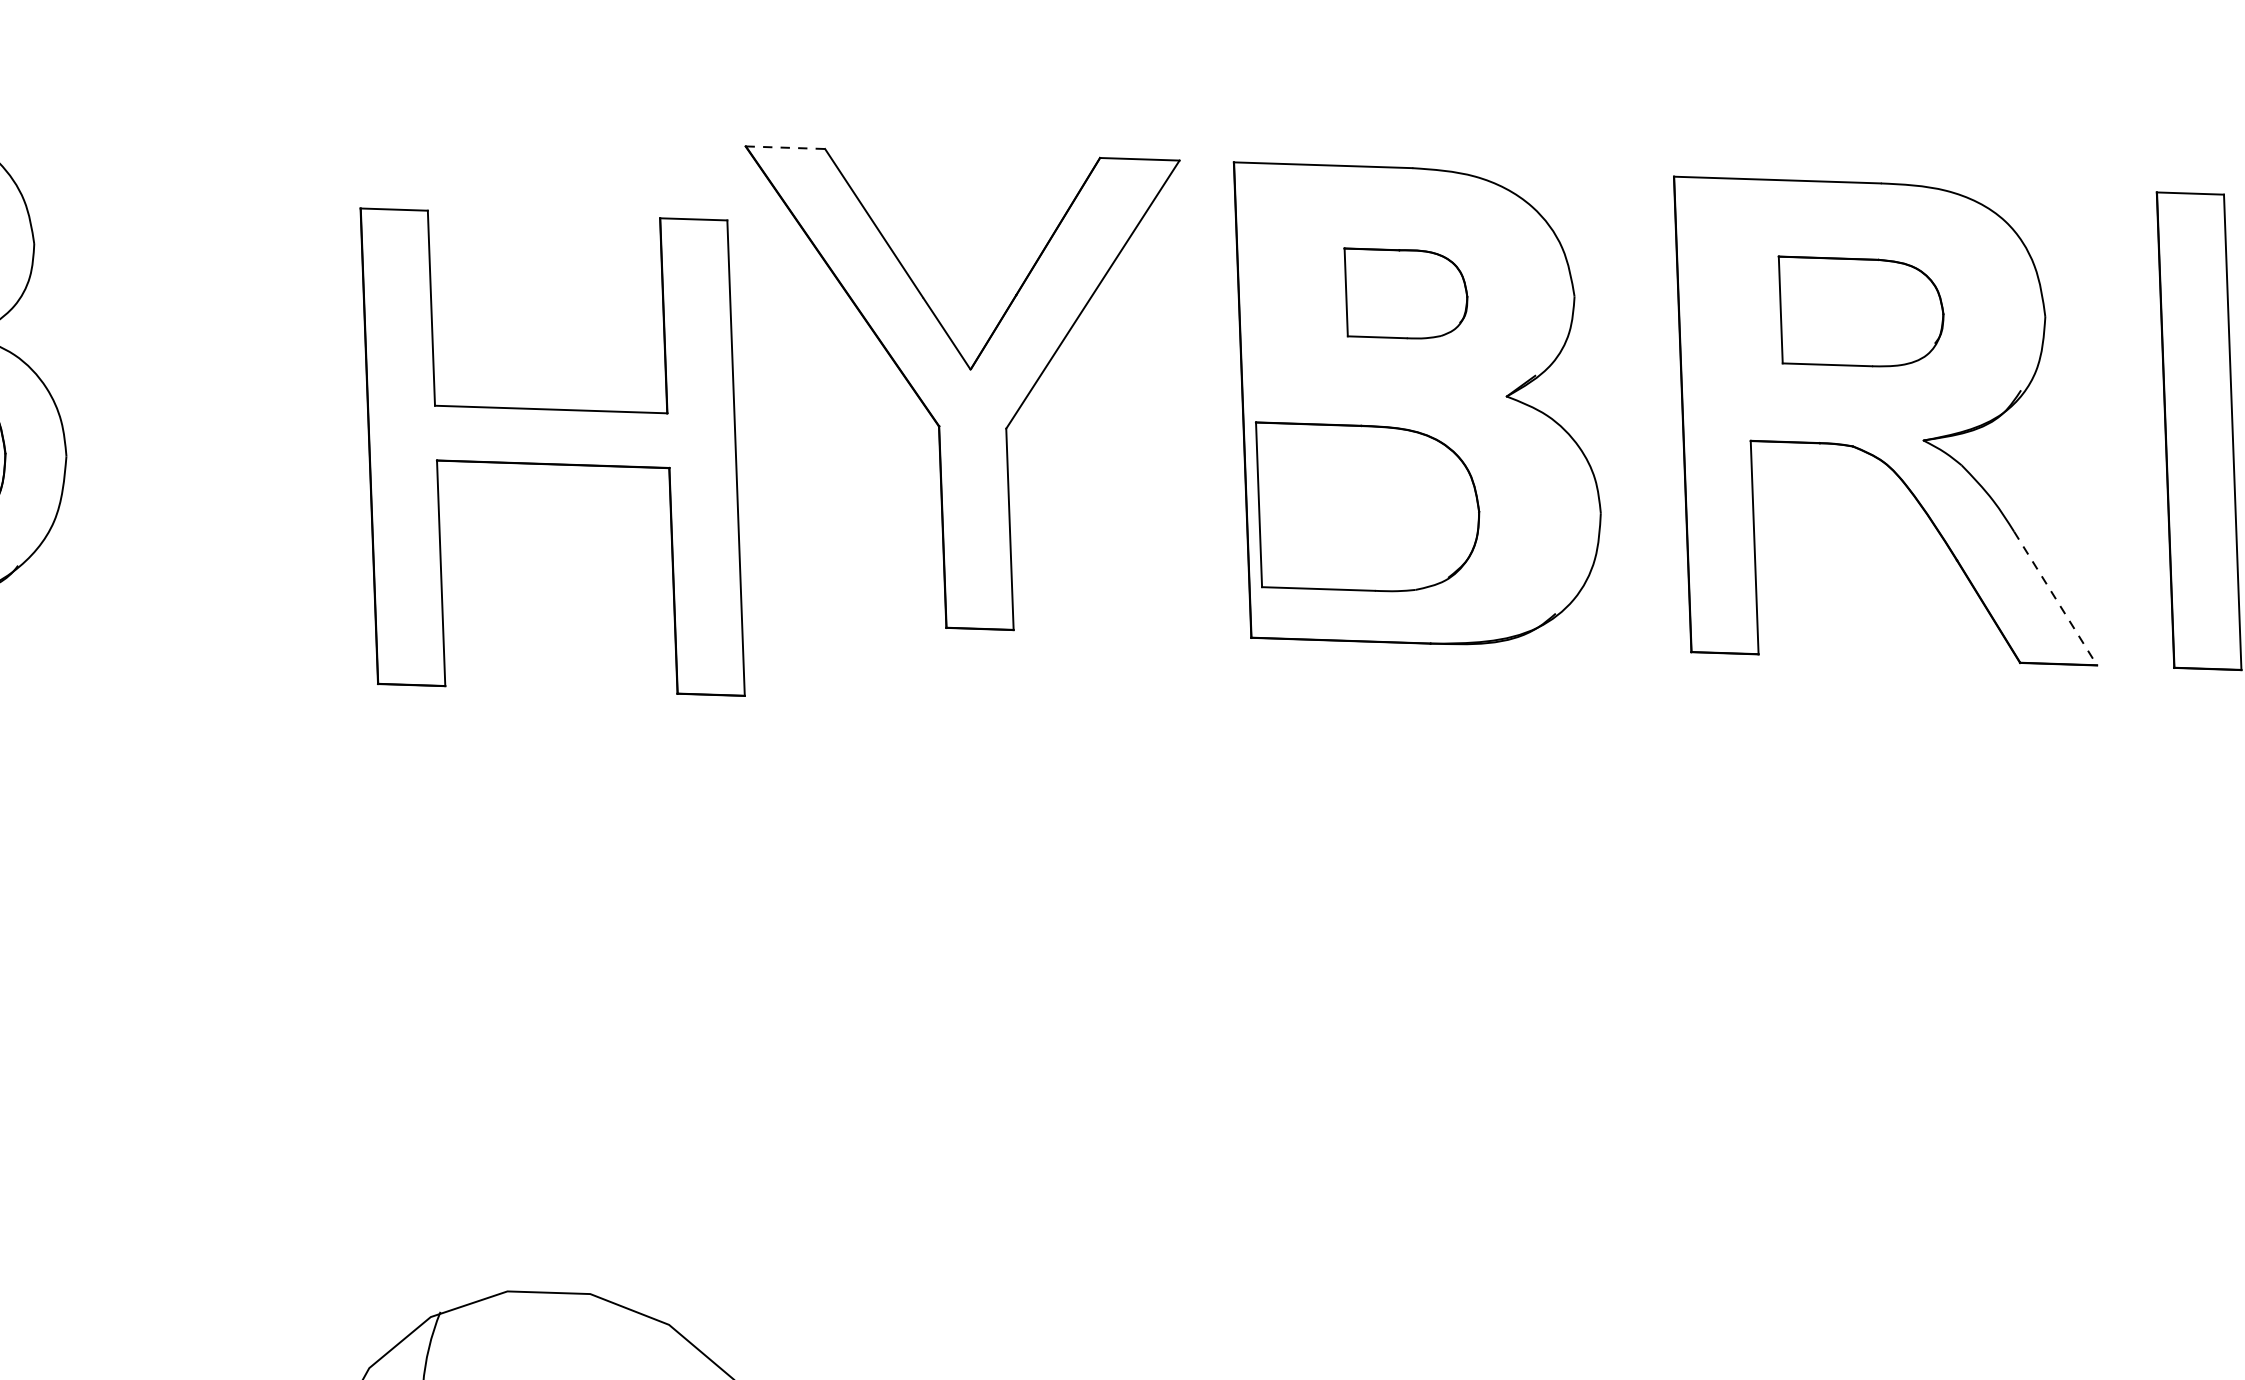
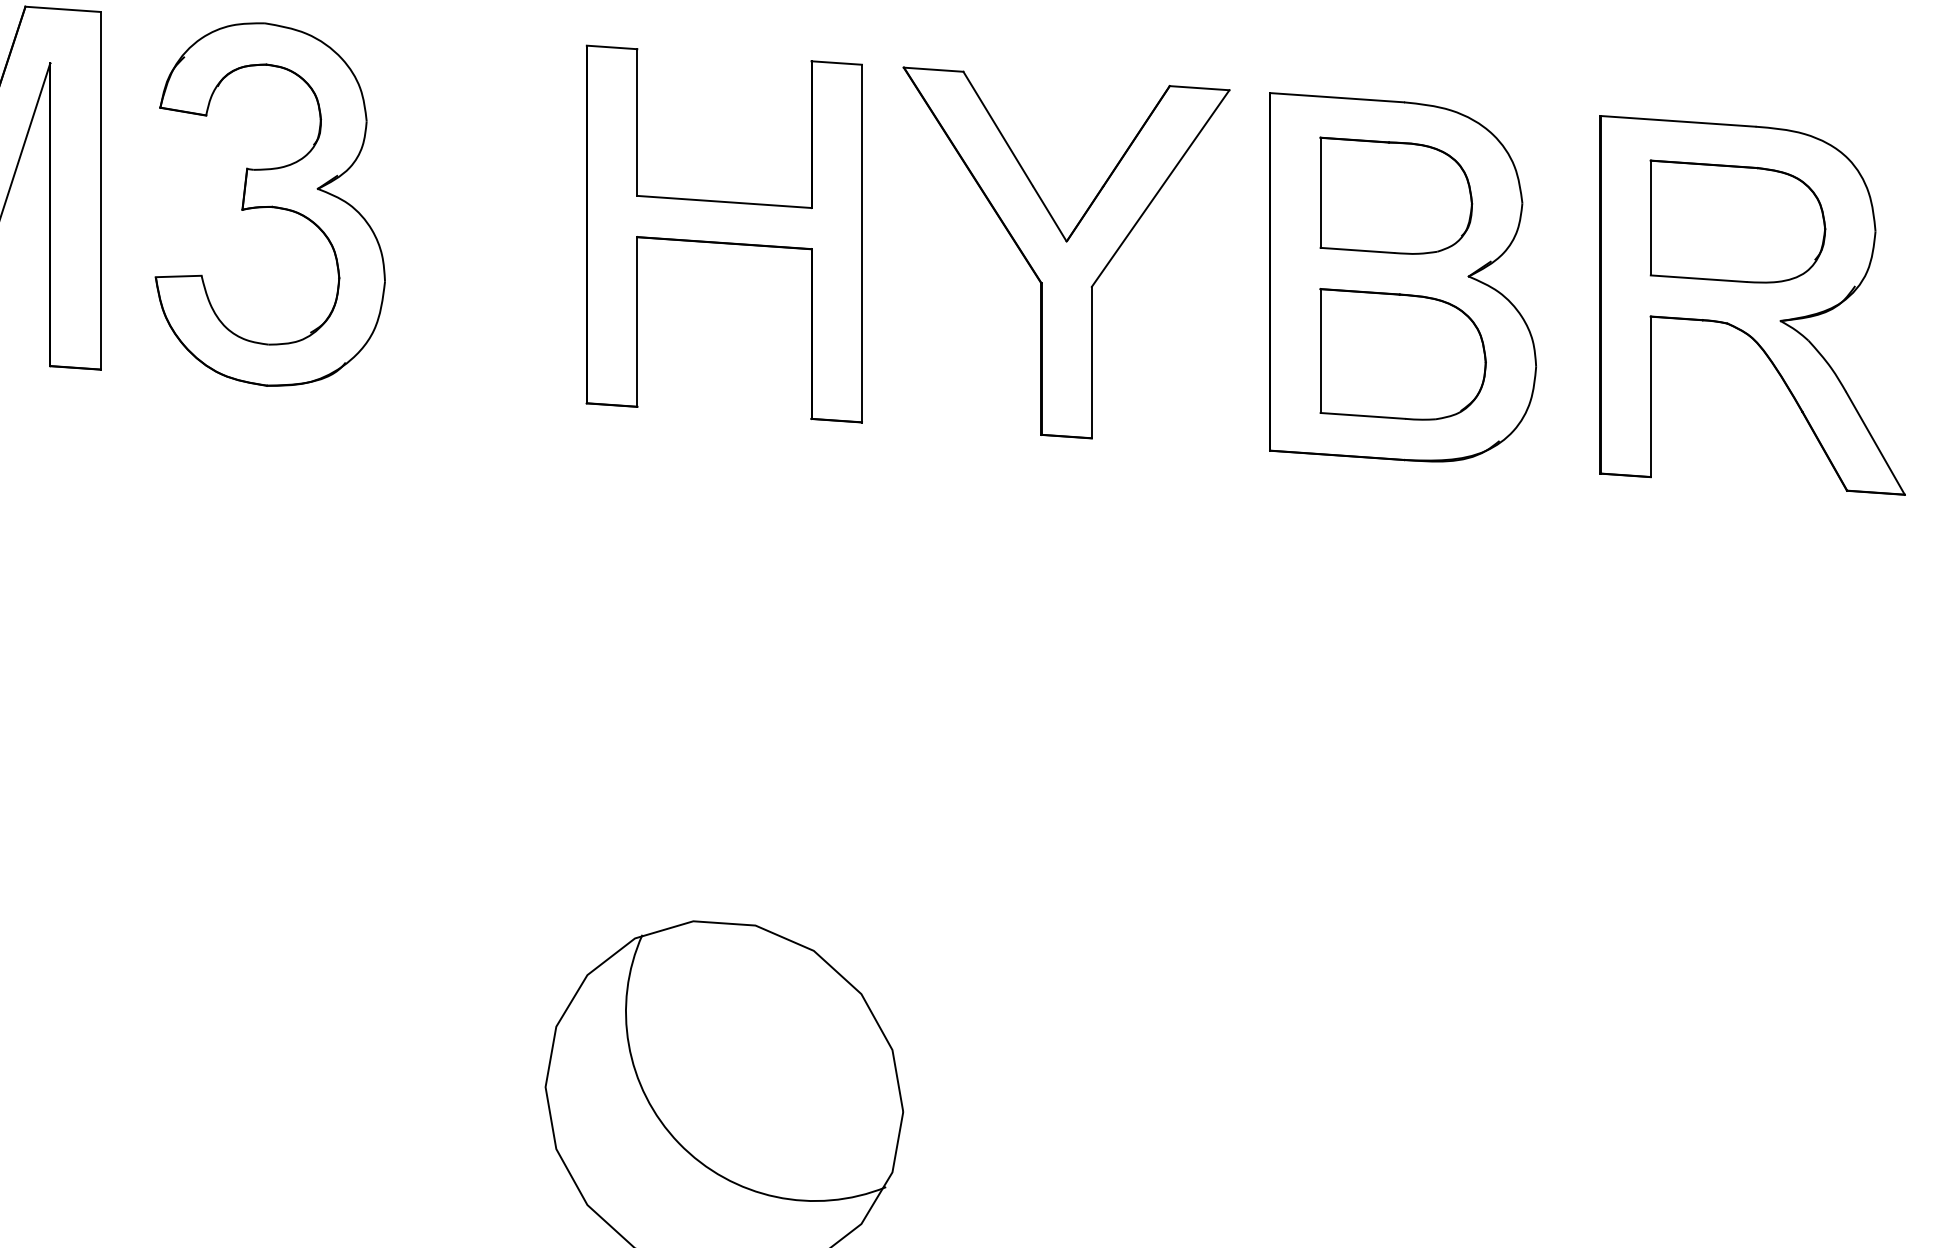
line: (785, 147) -> (933, 69), dashed -> solid
part: (1406, 292) -> (1396, 195), size x1.67
part: (1861, 310) -> (1737, 221), size x1.43
part: (551, 451) -> (723, 233), moved
part: (1368, 505) -> (1402, 354), moved
line: (2055, 598) -> (1875, 443), dashed -> solid

